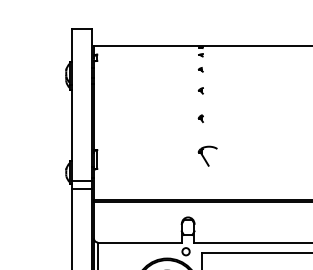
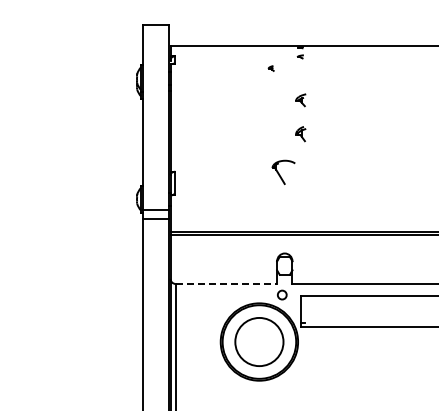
part: (200, 69) -> (270, 68), moved
part: (200, 90) -> (299, 99), size x1.6
part: (200, 118) -> (299, 133), size x1.6
part: (207, 155) -> (283, 171), moved
line: (140, 242) -> (226, 283), solid -> dashed

